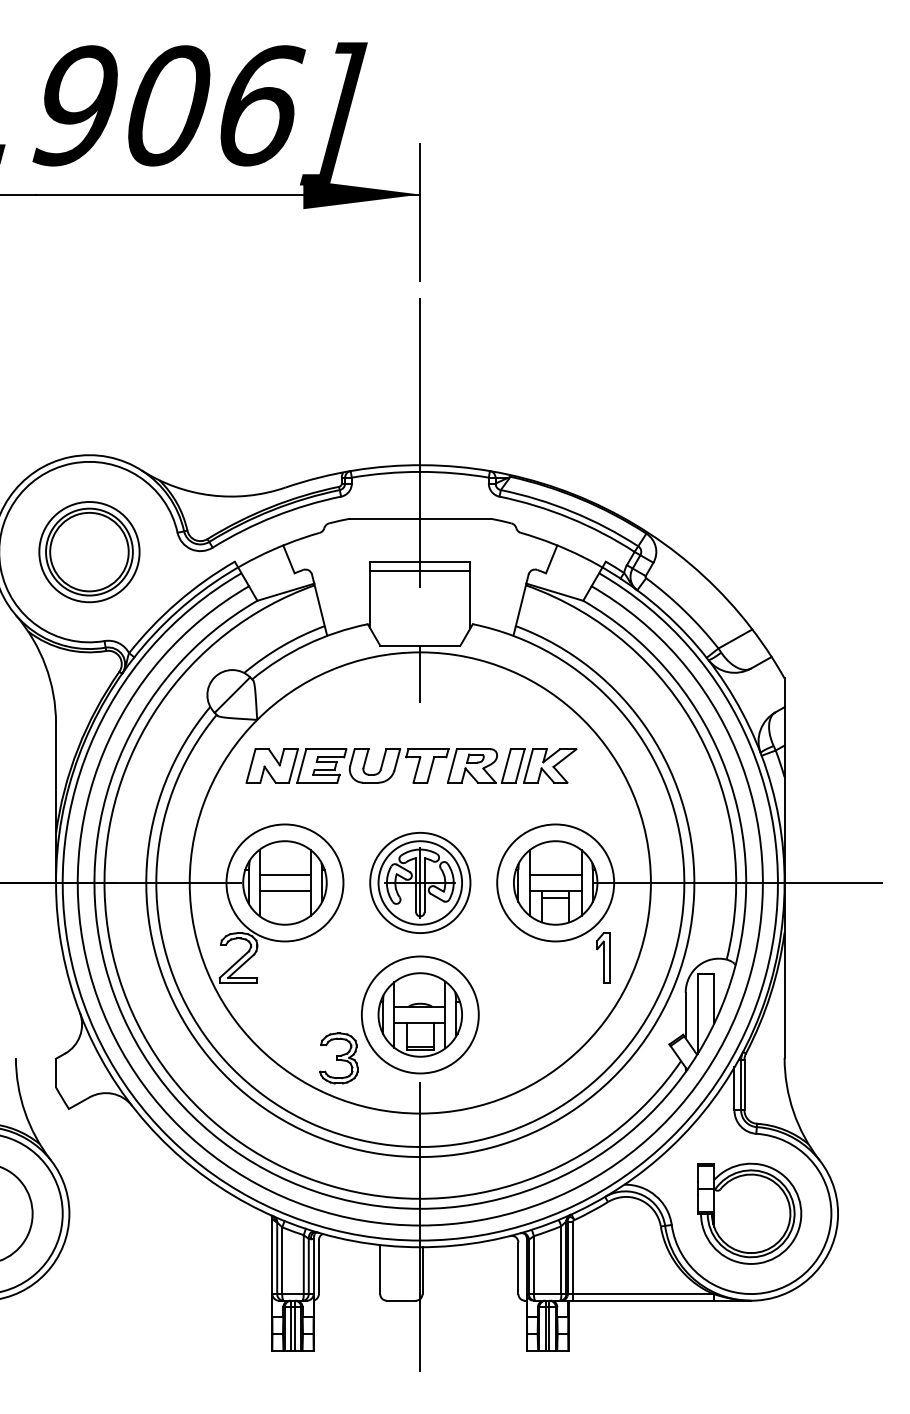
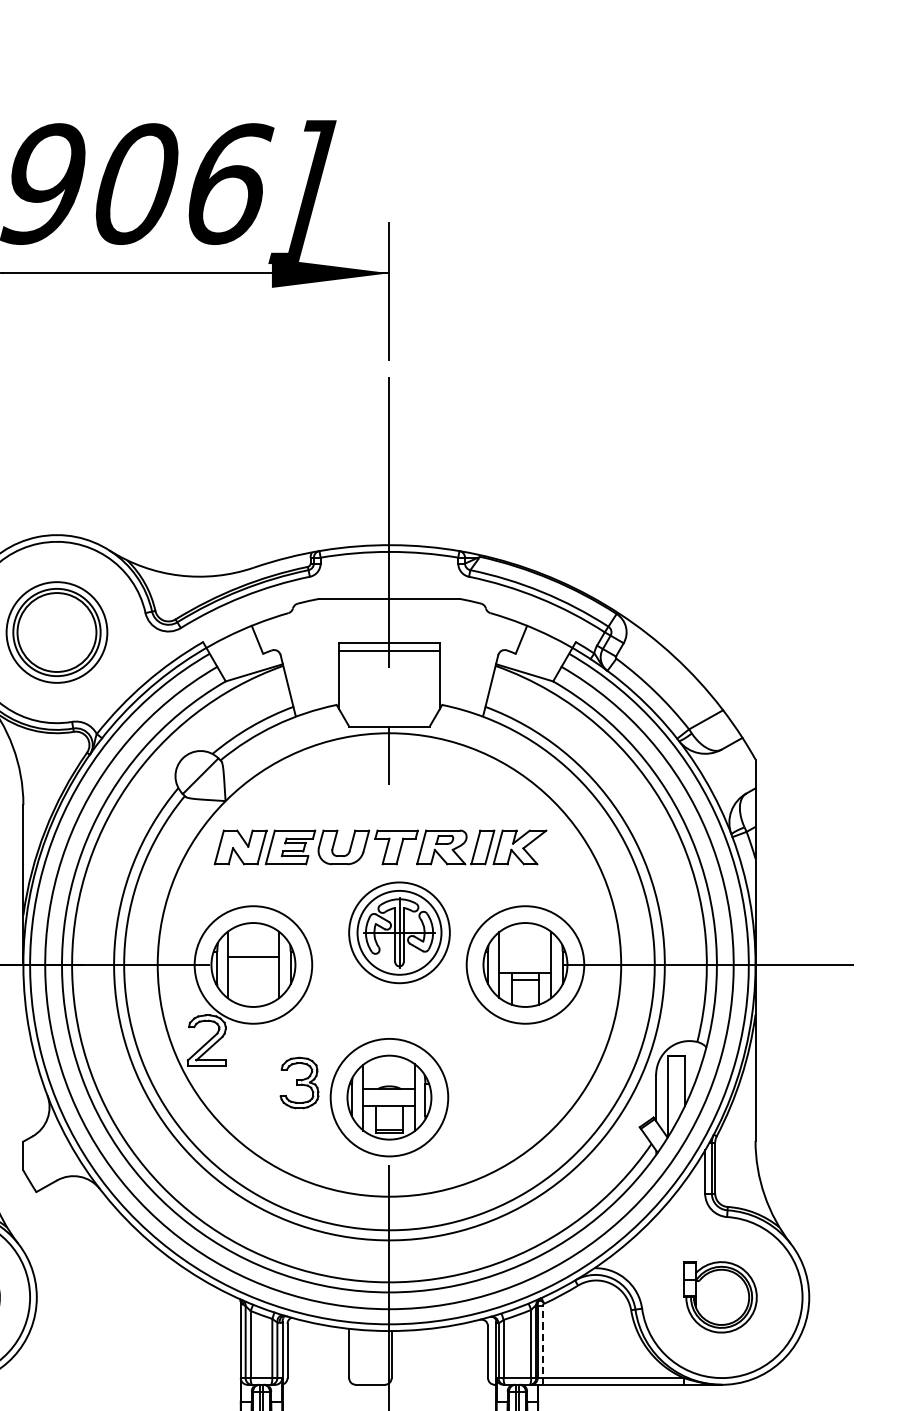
line: (555, 874) -> (525, 956), removed
part: (420, 882) -> (399, 932), moved
line: (284, 891) -> (252, 973), removed
part: (603, 957) -> (573, 1039), removed
part: (338, 1058) -> (299, 1083), moved
part: (749, 1213) -> (720, 1297), size x0.7
line: (572, 1260) -> (542, 1344), solid -> dashed

